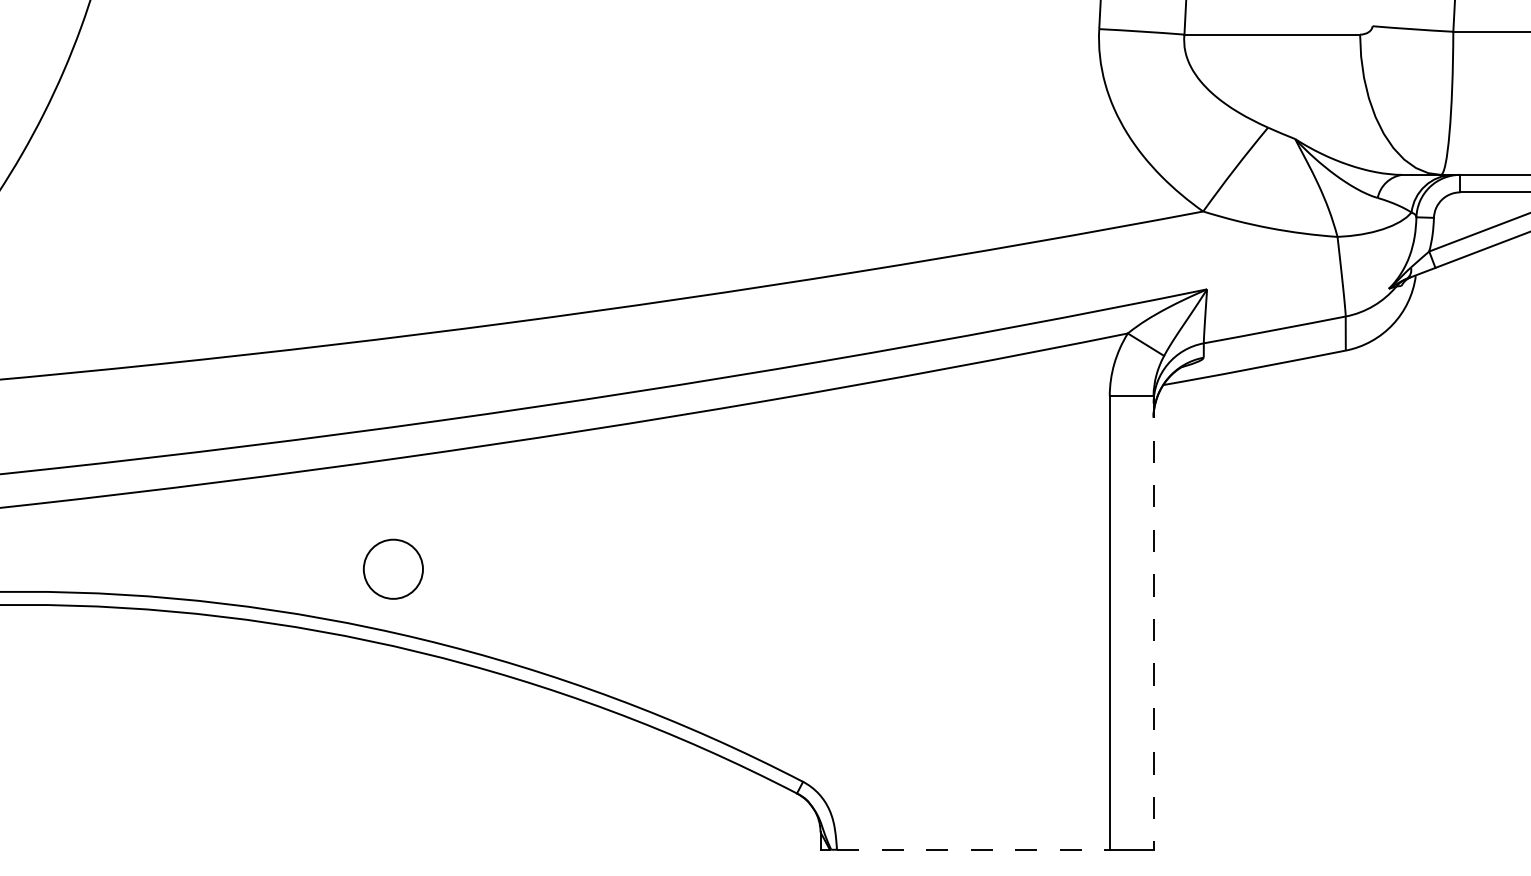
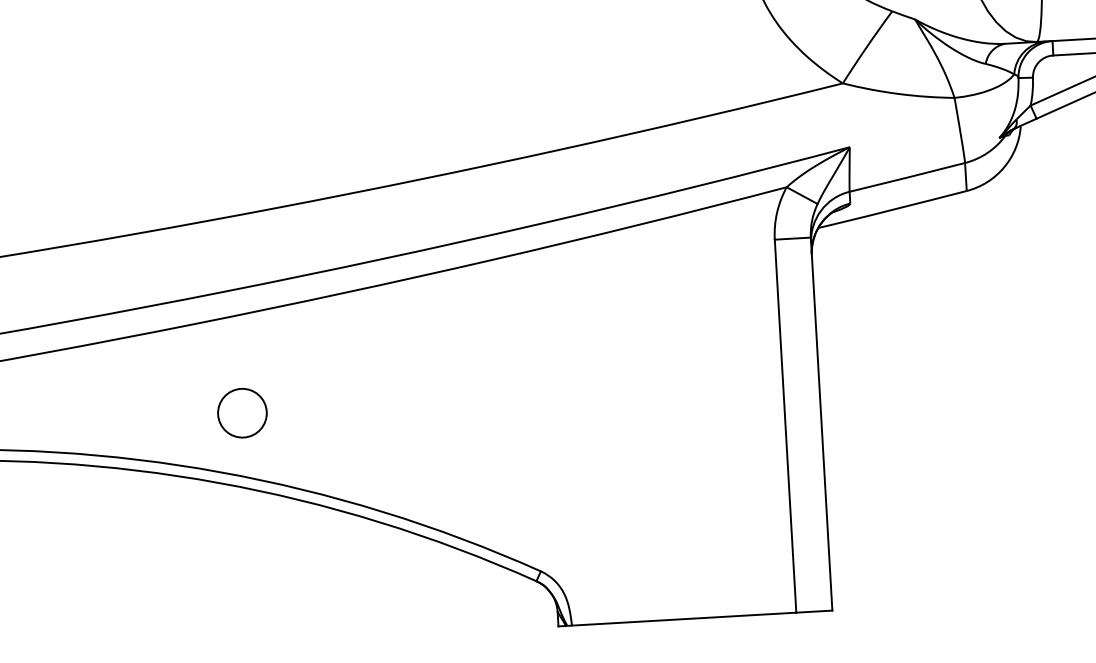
circle: (392, 568) -> (241, 412), moved
line: (1153, 622) -> (821, 423), dashed -> solid
line: (973, 849) -> (684, 618), dashed -> solid

